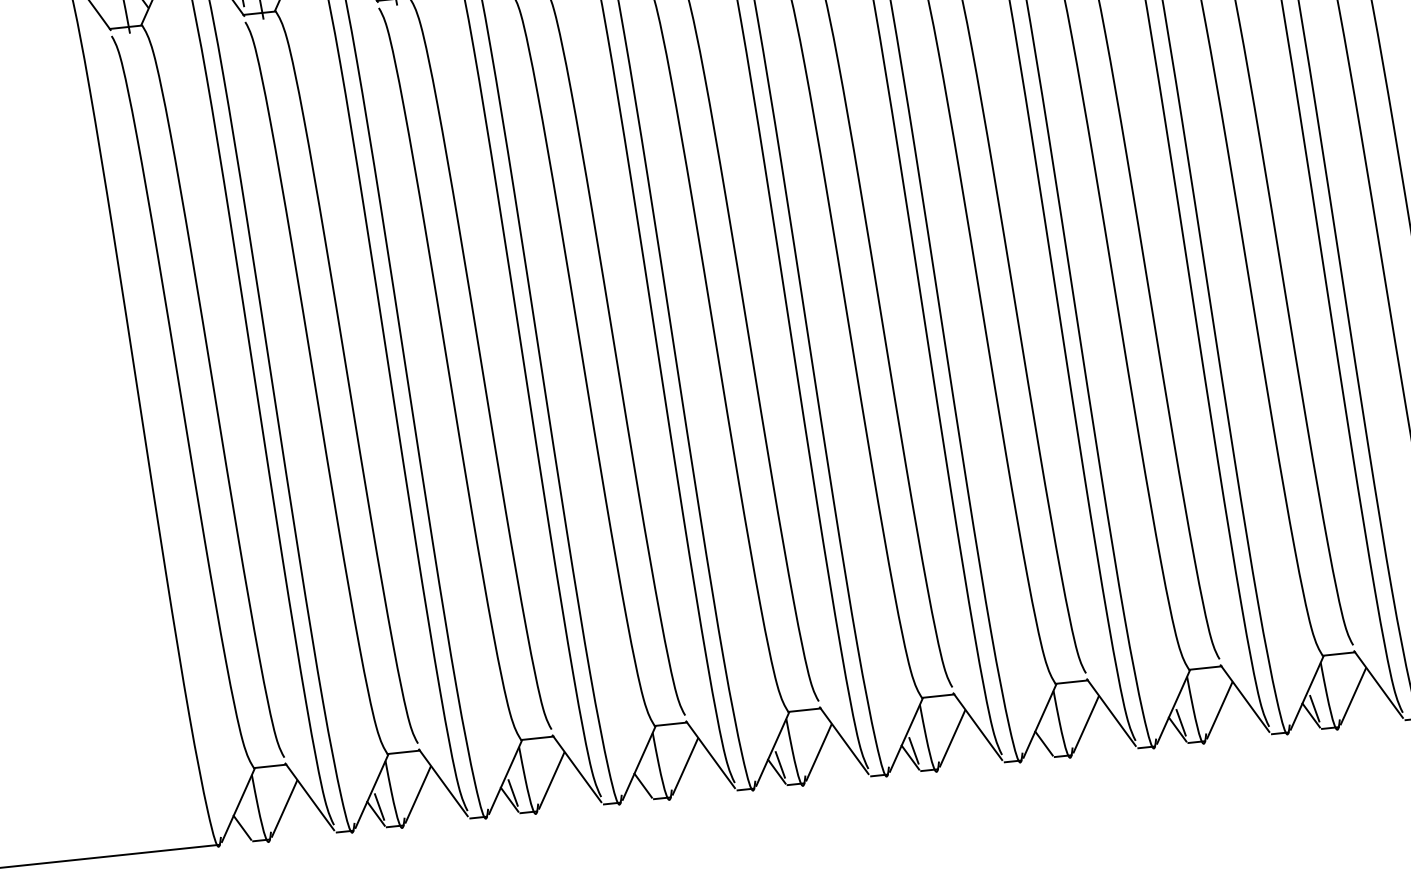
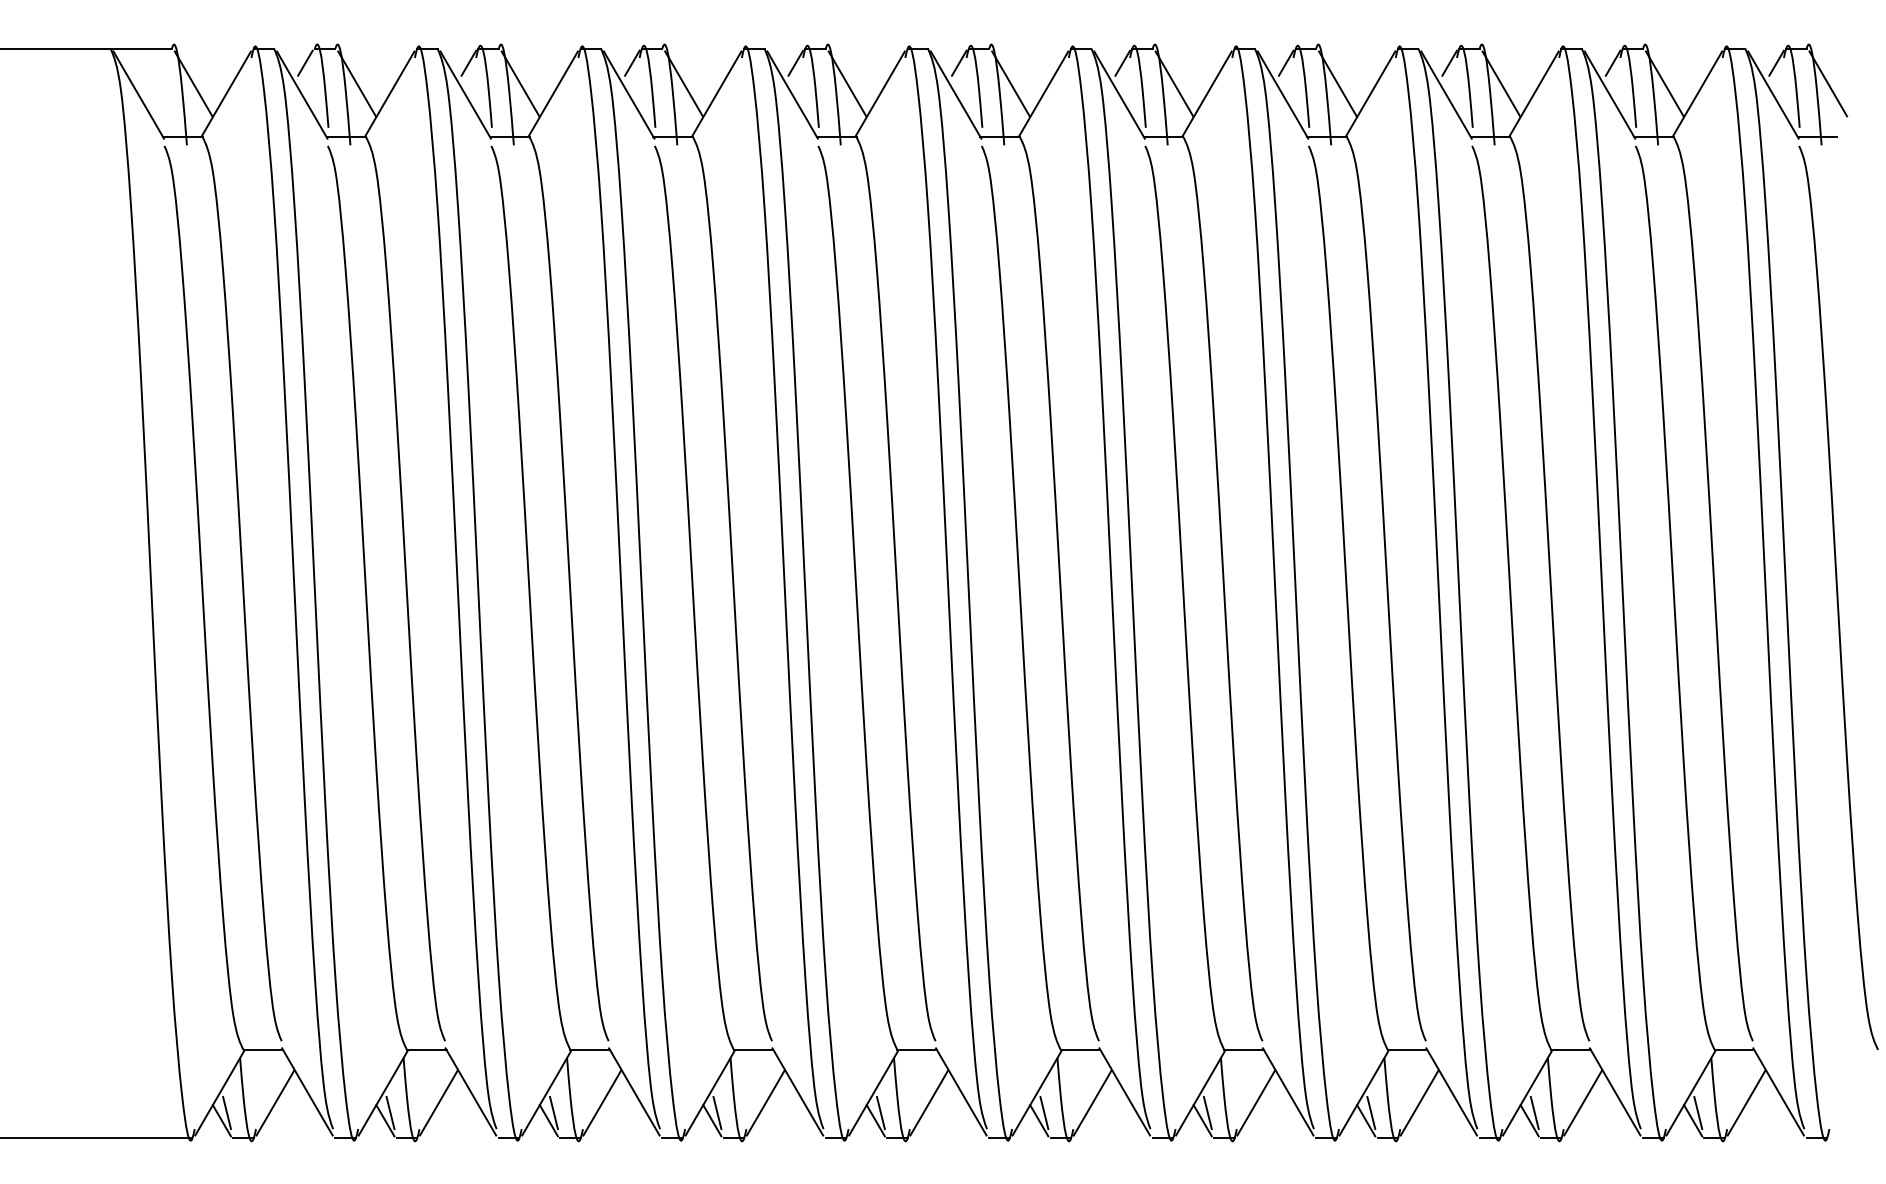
line: (1047, 737) -> (1207, 1113), added
line: (646, 779) -> (717, 1113), added
line: (245, 821) -> (226, 1113), added

